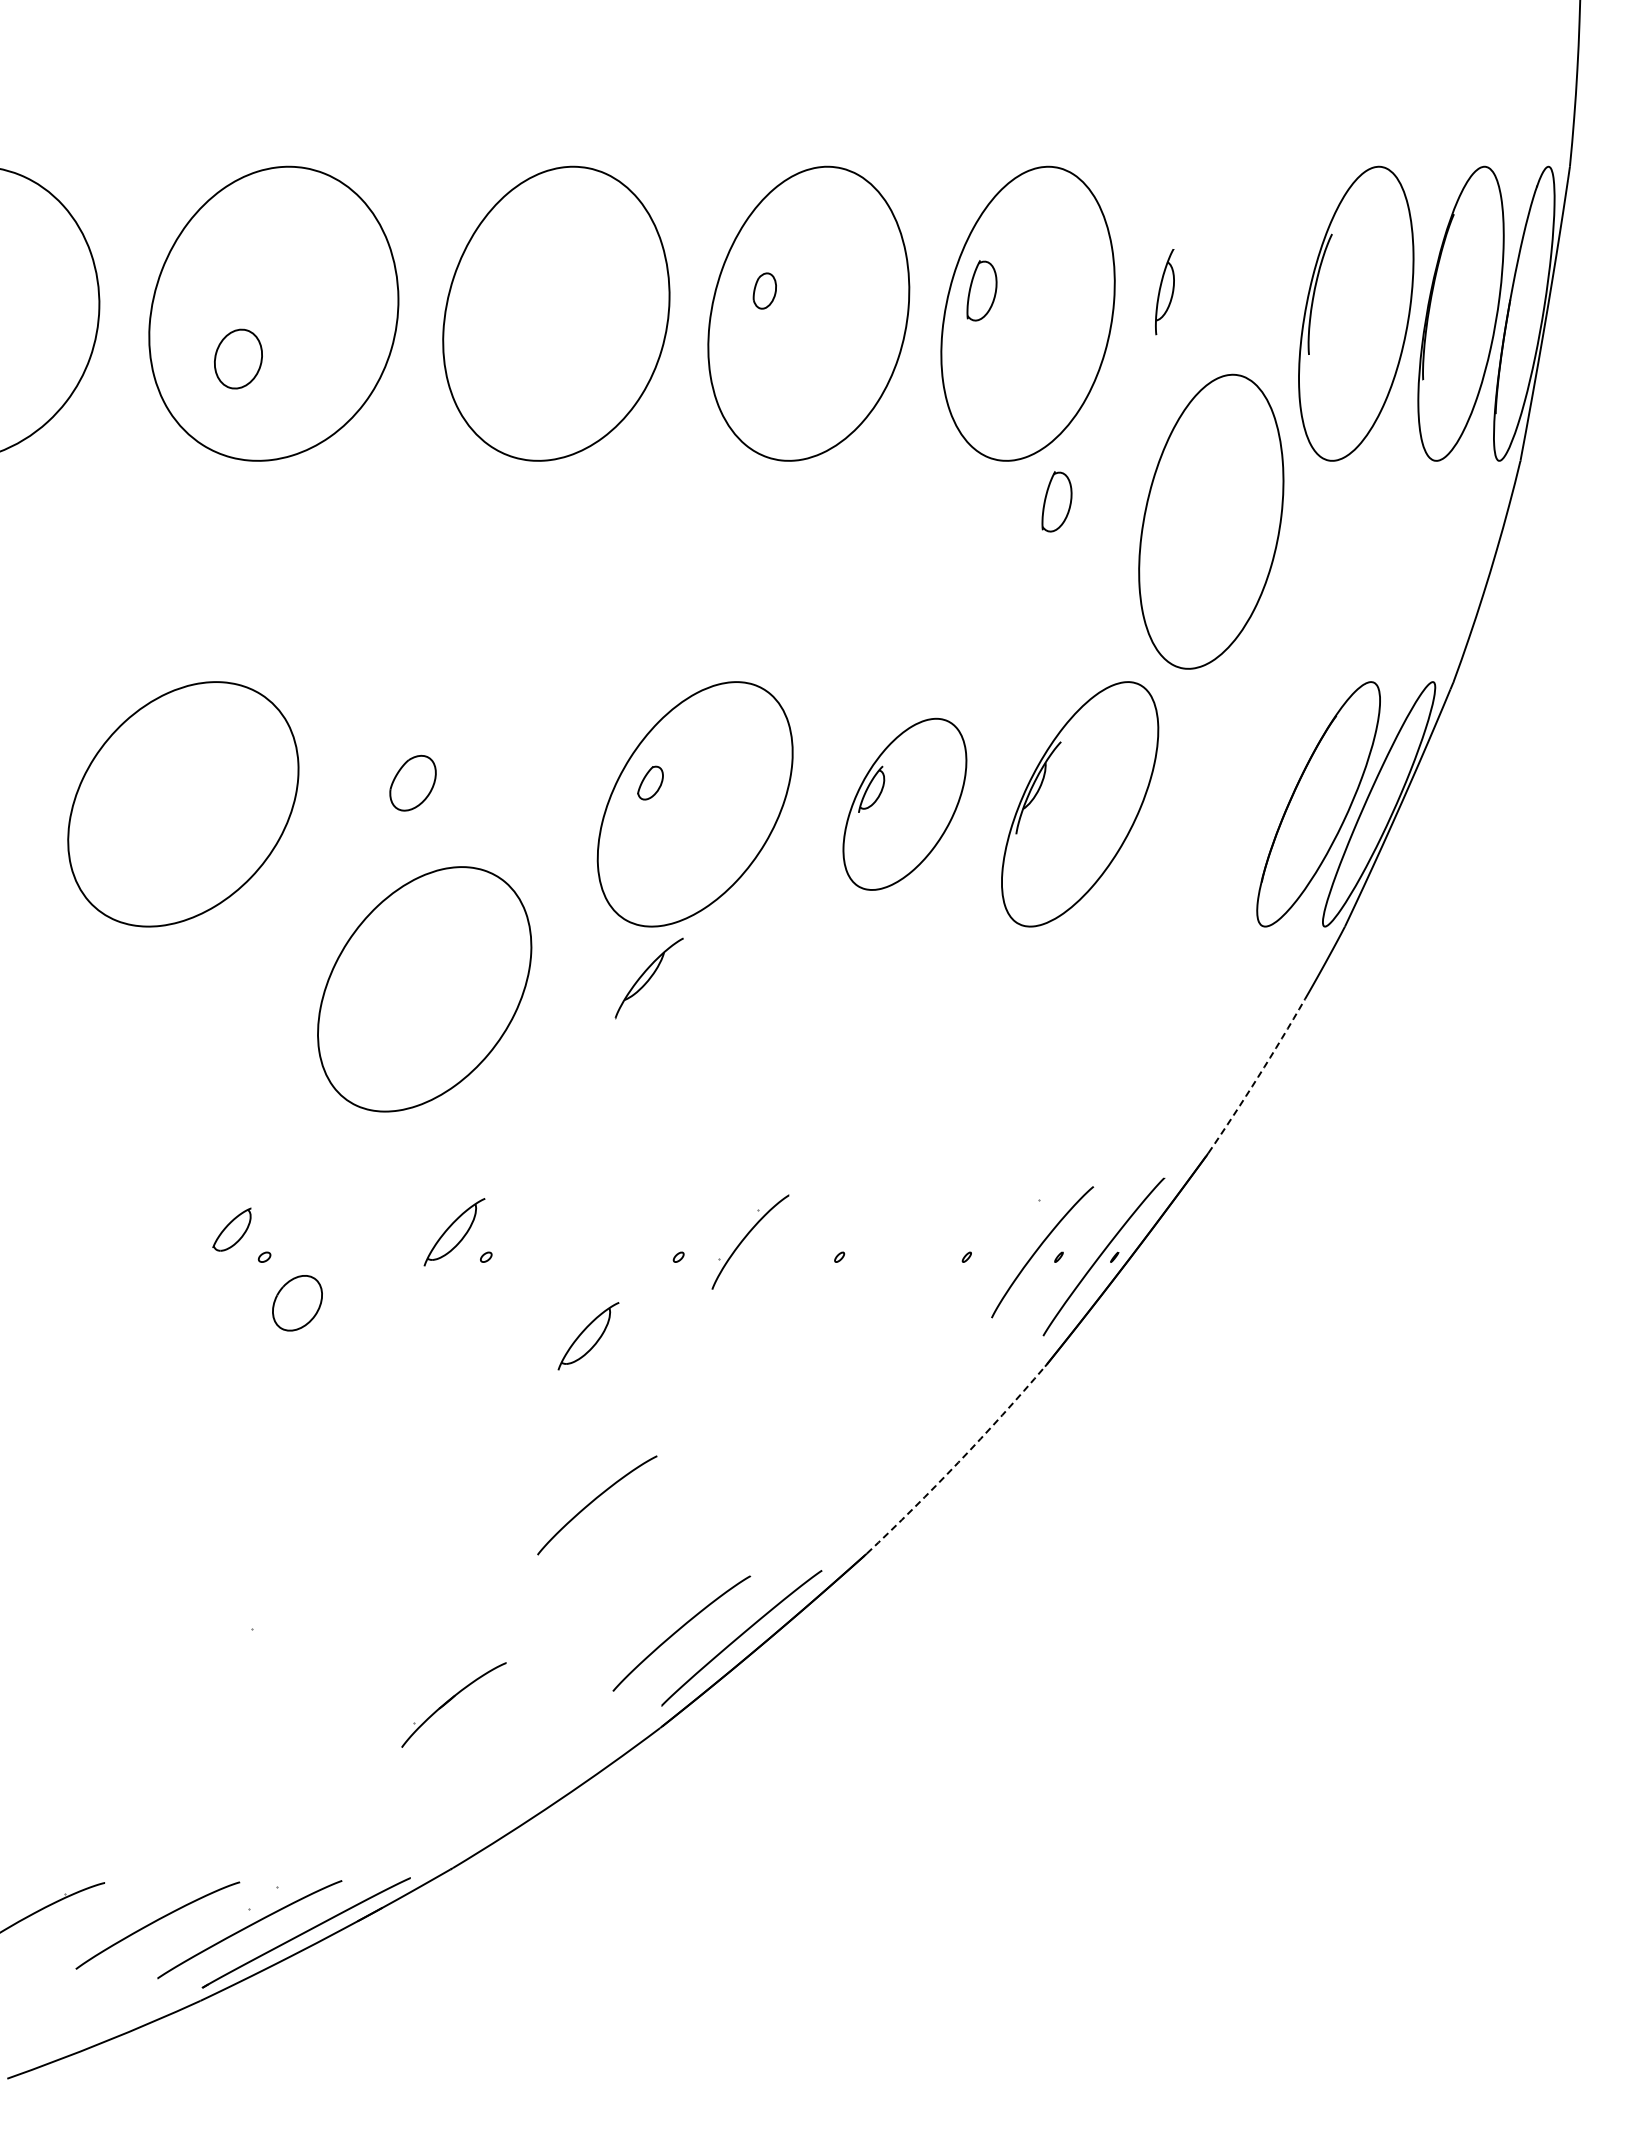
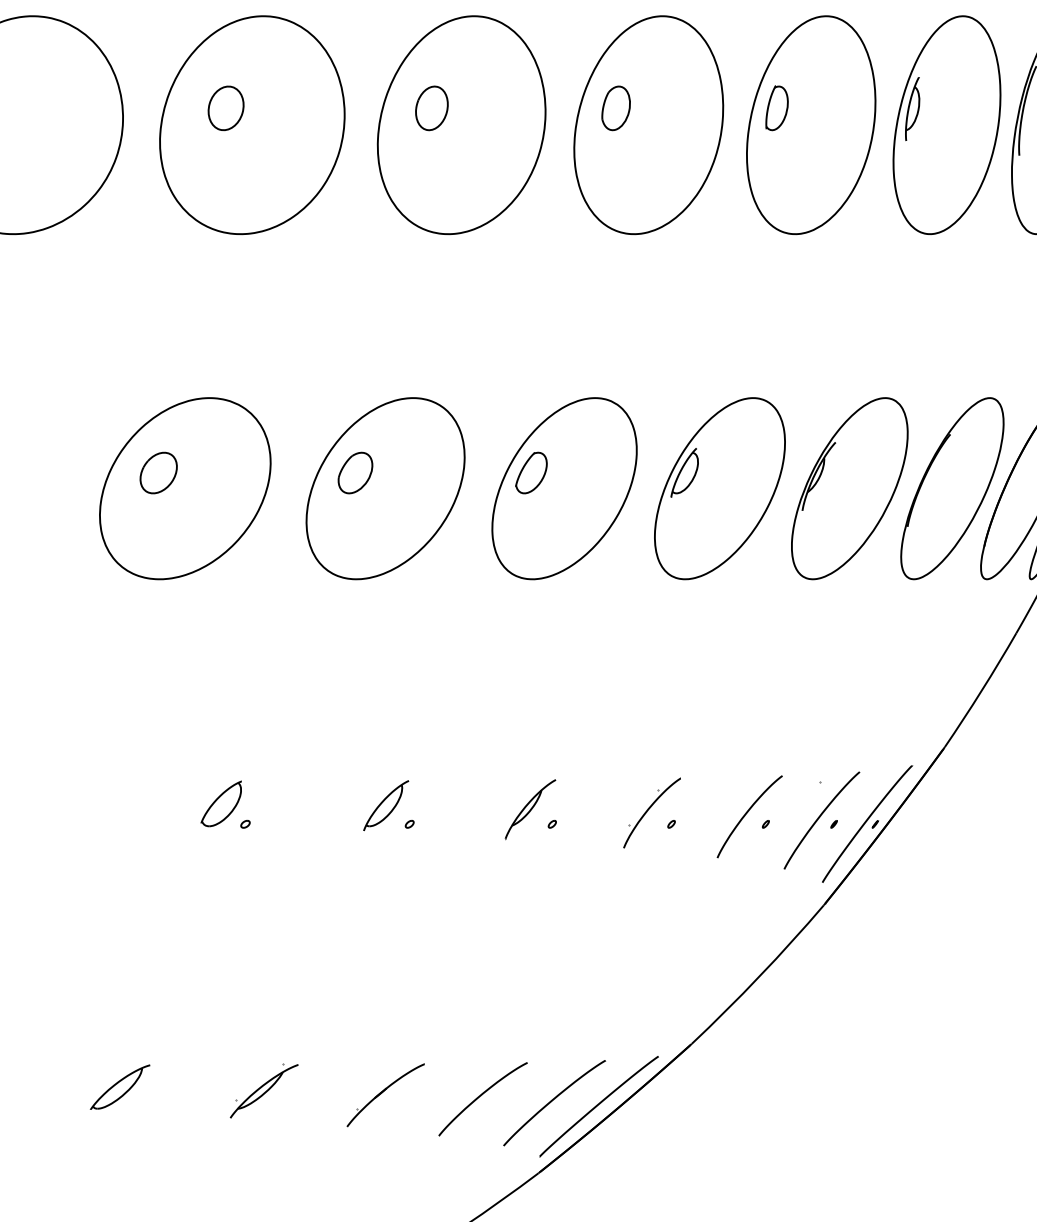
part: (515, 290) -> (431, 107), added
part: (764, 290) -> (615, 107), size x1.67
part: (238, 358) -> (226, 107), moved
part: (1056, 501) -> (832, 264), removed
part: (1211, 521) -> (947, 124), moved
part: (650, 782) -> (531, 472), size x1.67
part: (904, 804) -> (719, 488), size x1.43
part: (1218, 804) -> (952, 488), added
part: (648, 978) -> (529, 809), moved
part: (424, 989) -> (385, 488), moved
arc: (1258, 1077) -> (981, 691), dashed -> solid
part: (231, 1229) -> (220, 803), size x1.43
part: (750, 1241) -> (652, 812), moved
curve: (940, 1244) -> (746, 814), added
part: (297, 1303) -> (158, 473), moved
part: (588, 1336) -> (485, 883), removed
arc: (958, 1462) -> (759, 976), dashed -> solid
curve: (594, 1501) -> (481, 1096), moved
part: (95, 1611) -> (120, 1086), added
part: (289, 1616) -> (263, 1090), added
part: (453, 1704) -> (385, 1094), moved

